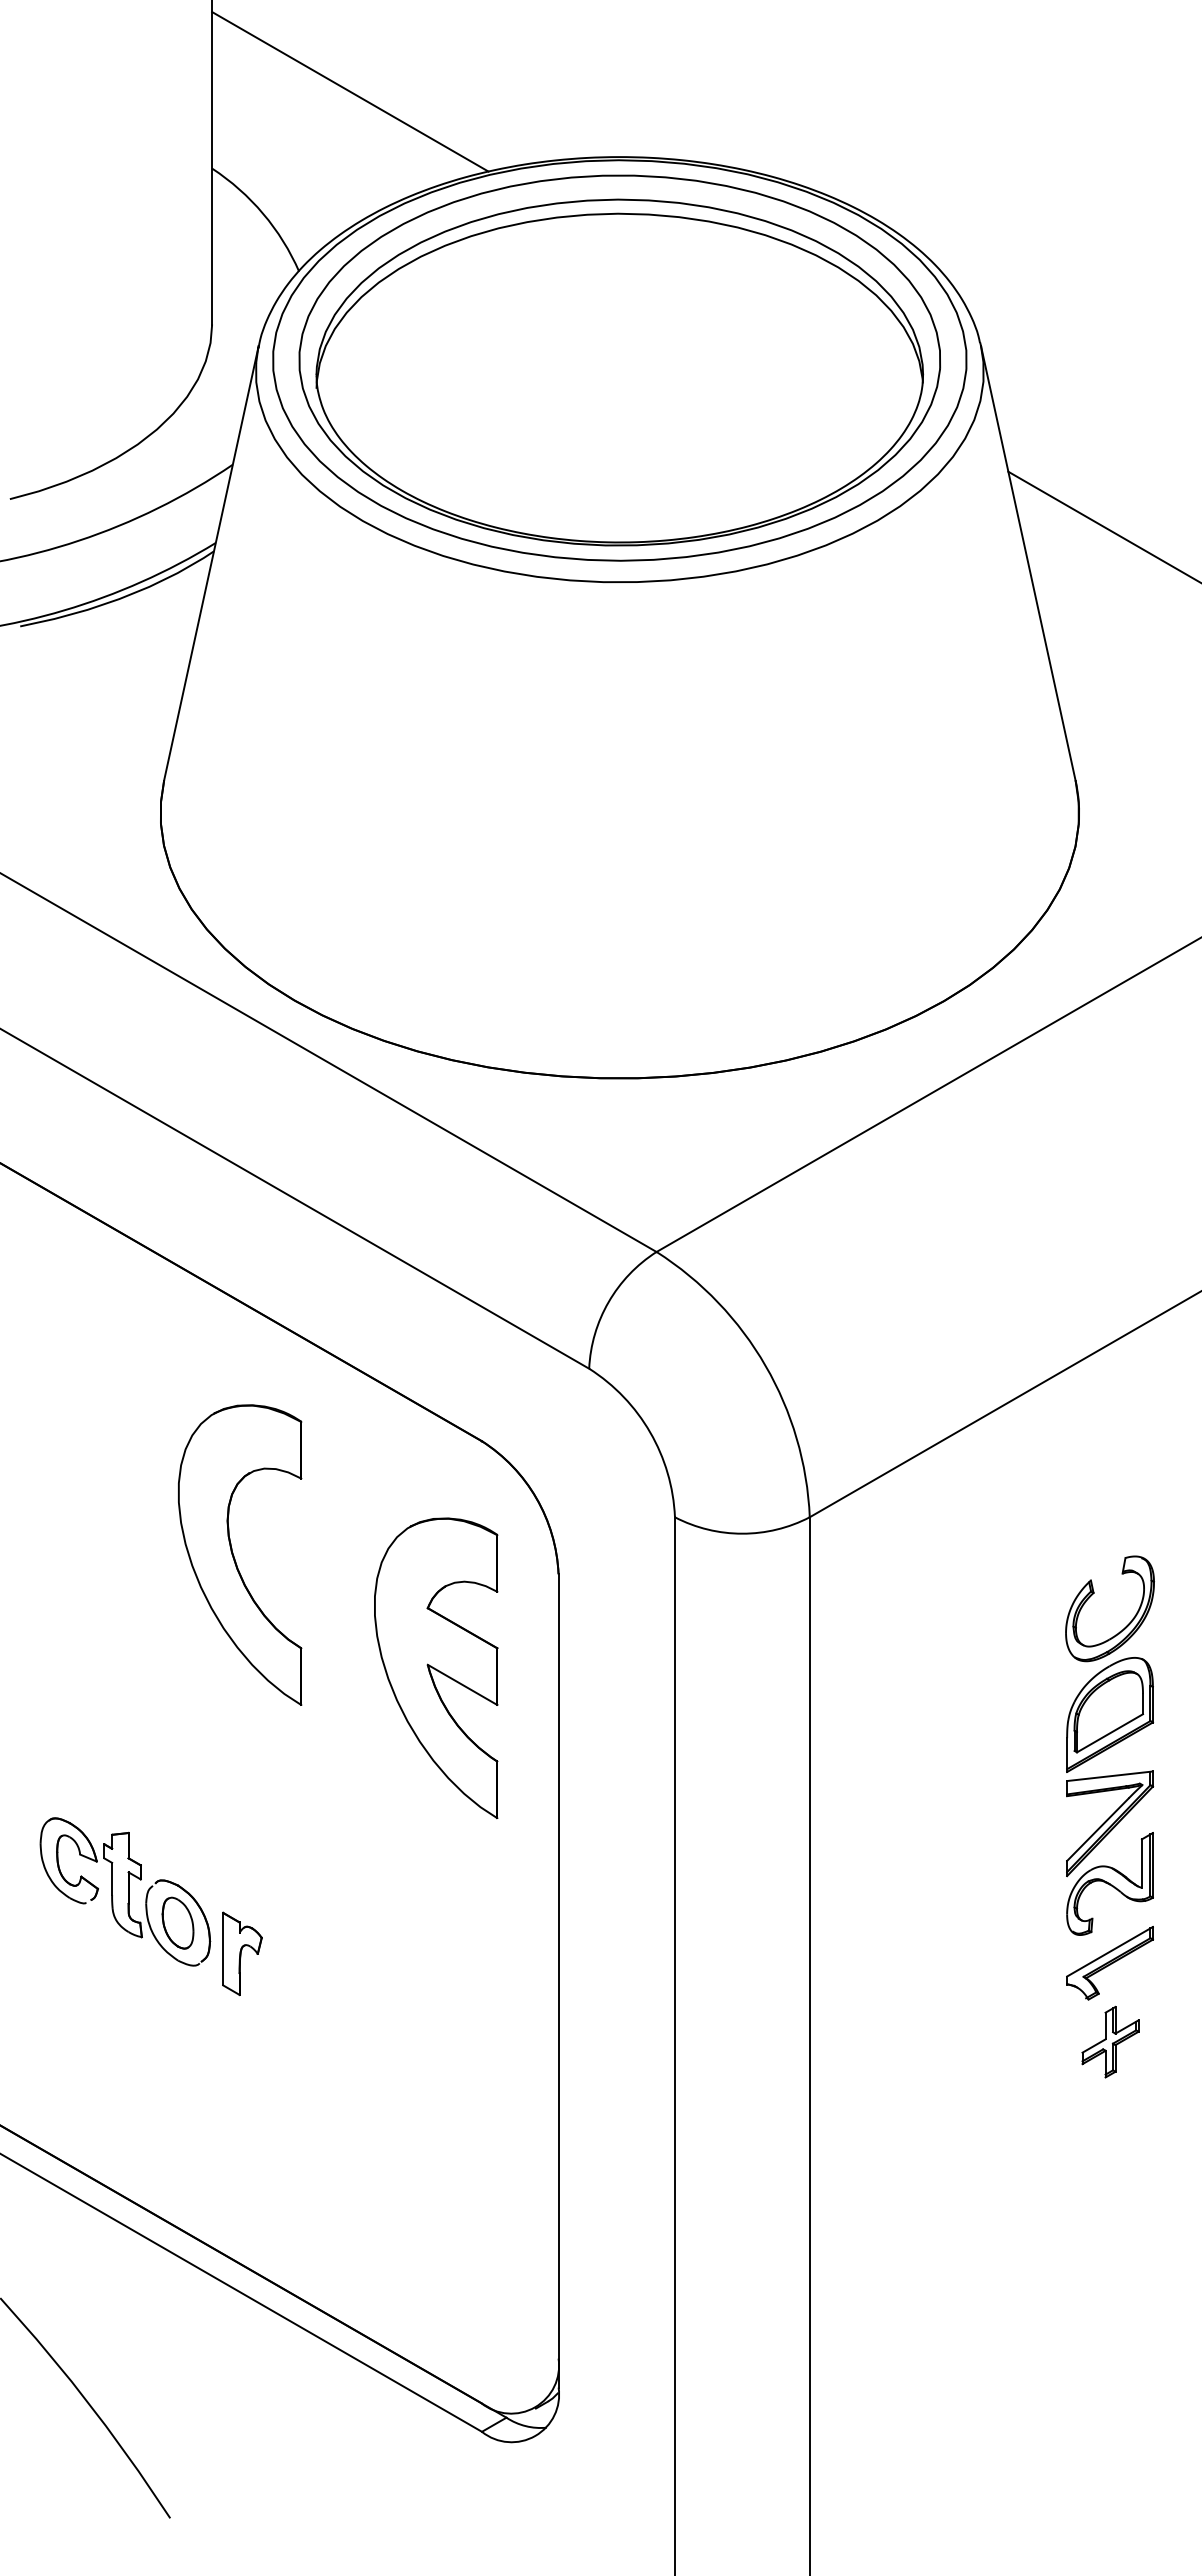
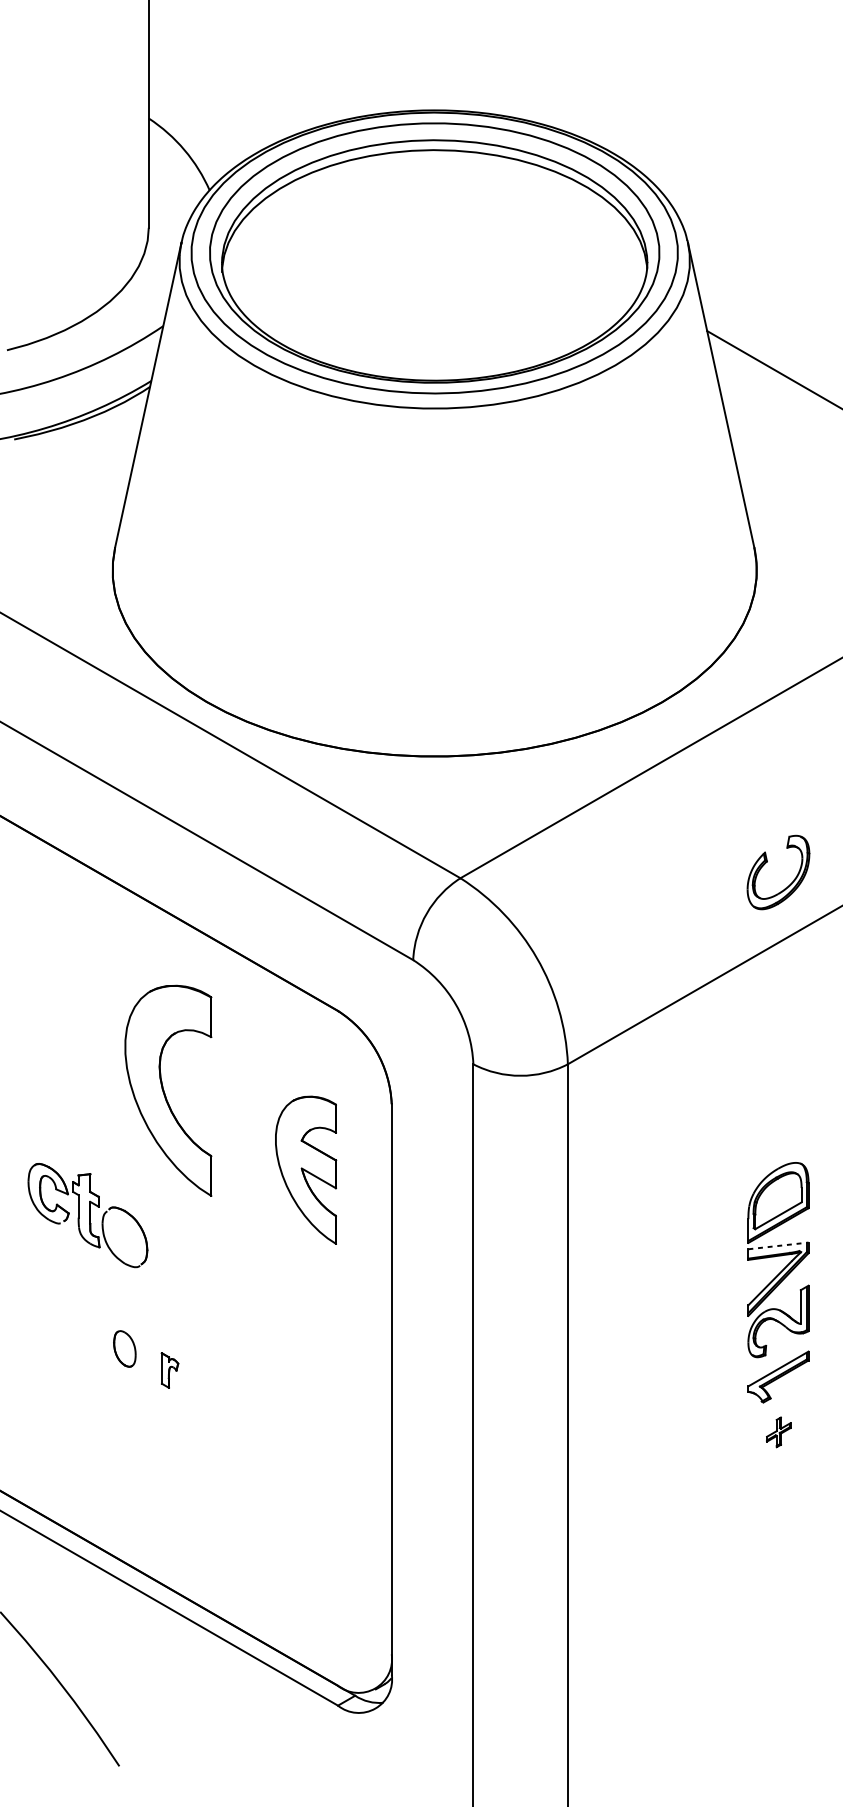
line: (350, 91) -> (245, 64), removed
part: (1094, 1593) -> (767, 861), moved
part: (436, 1668) -> (306, 1170), size x0.7
line: (1110, 1776) -> (778, 1246), solid -> dashed
part: (125, 1891) -> (88, 1215), moved
part: (242, 1953) -> (170, 1370), size x0.6
part: (1110, 2041) -> (778, 1431), size x0.6

